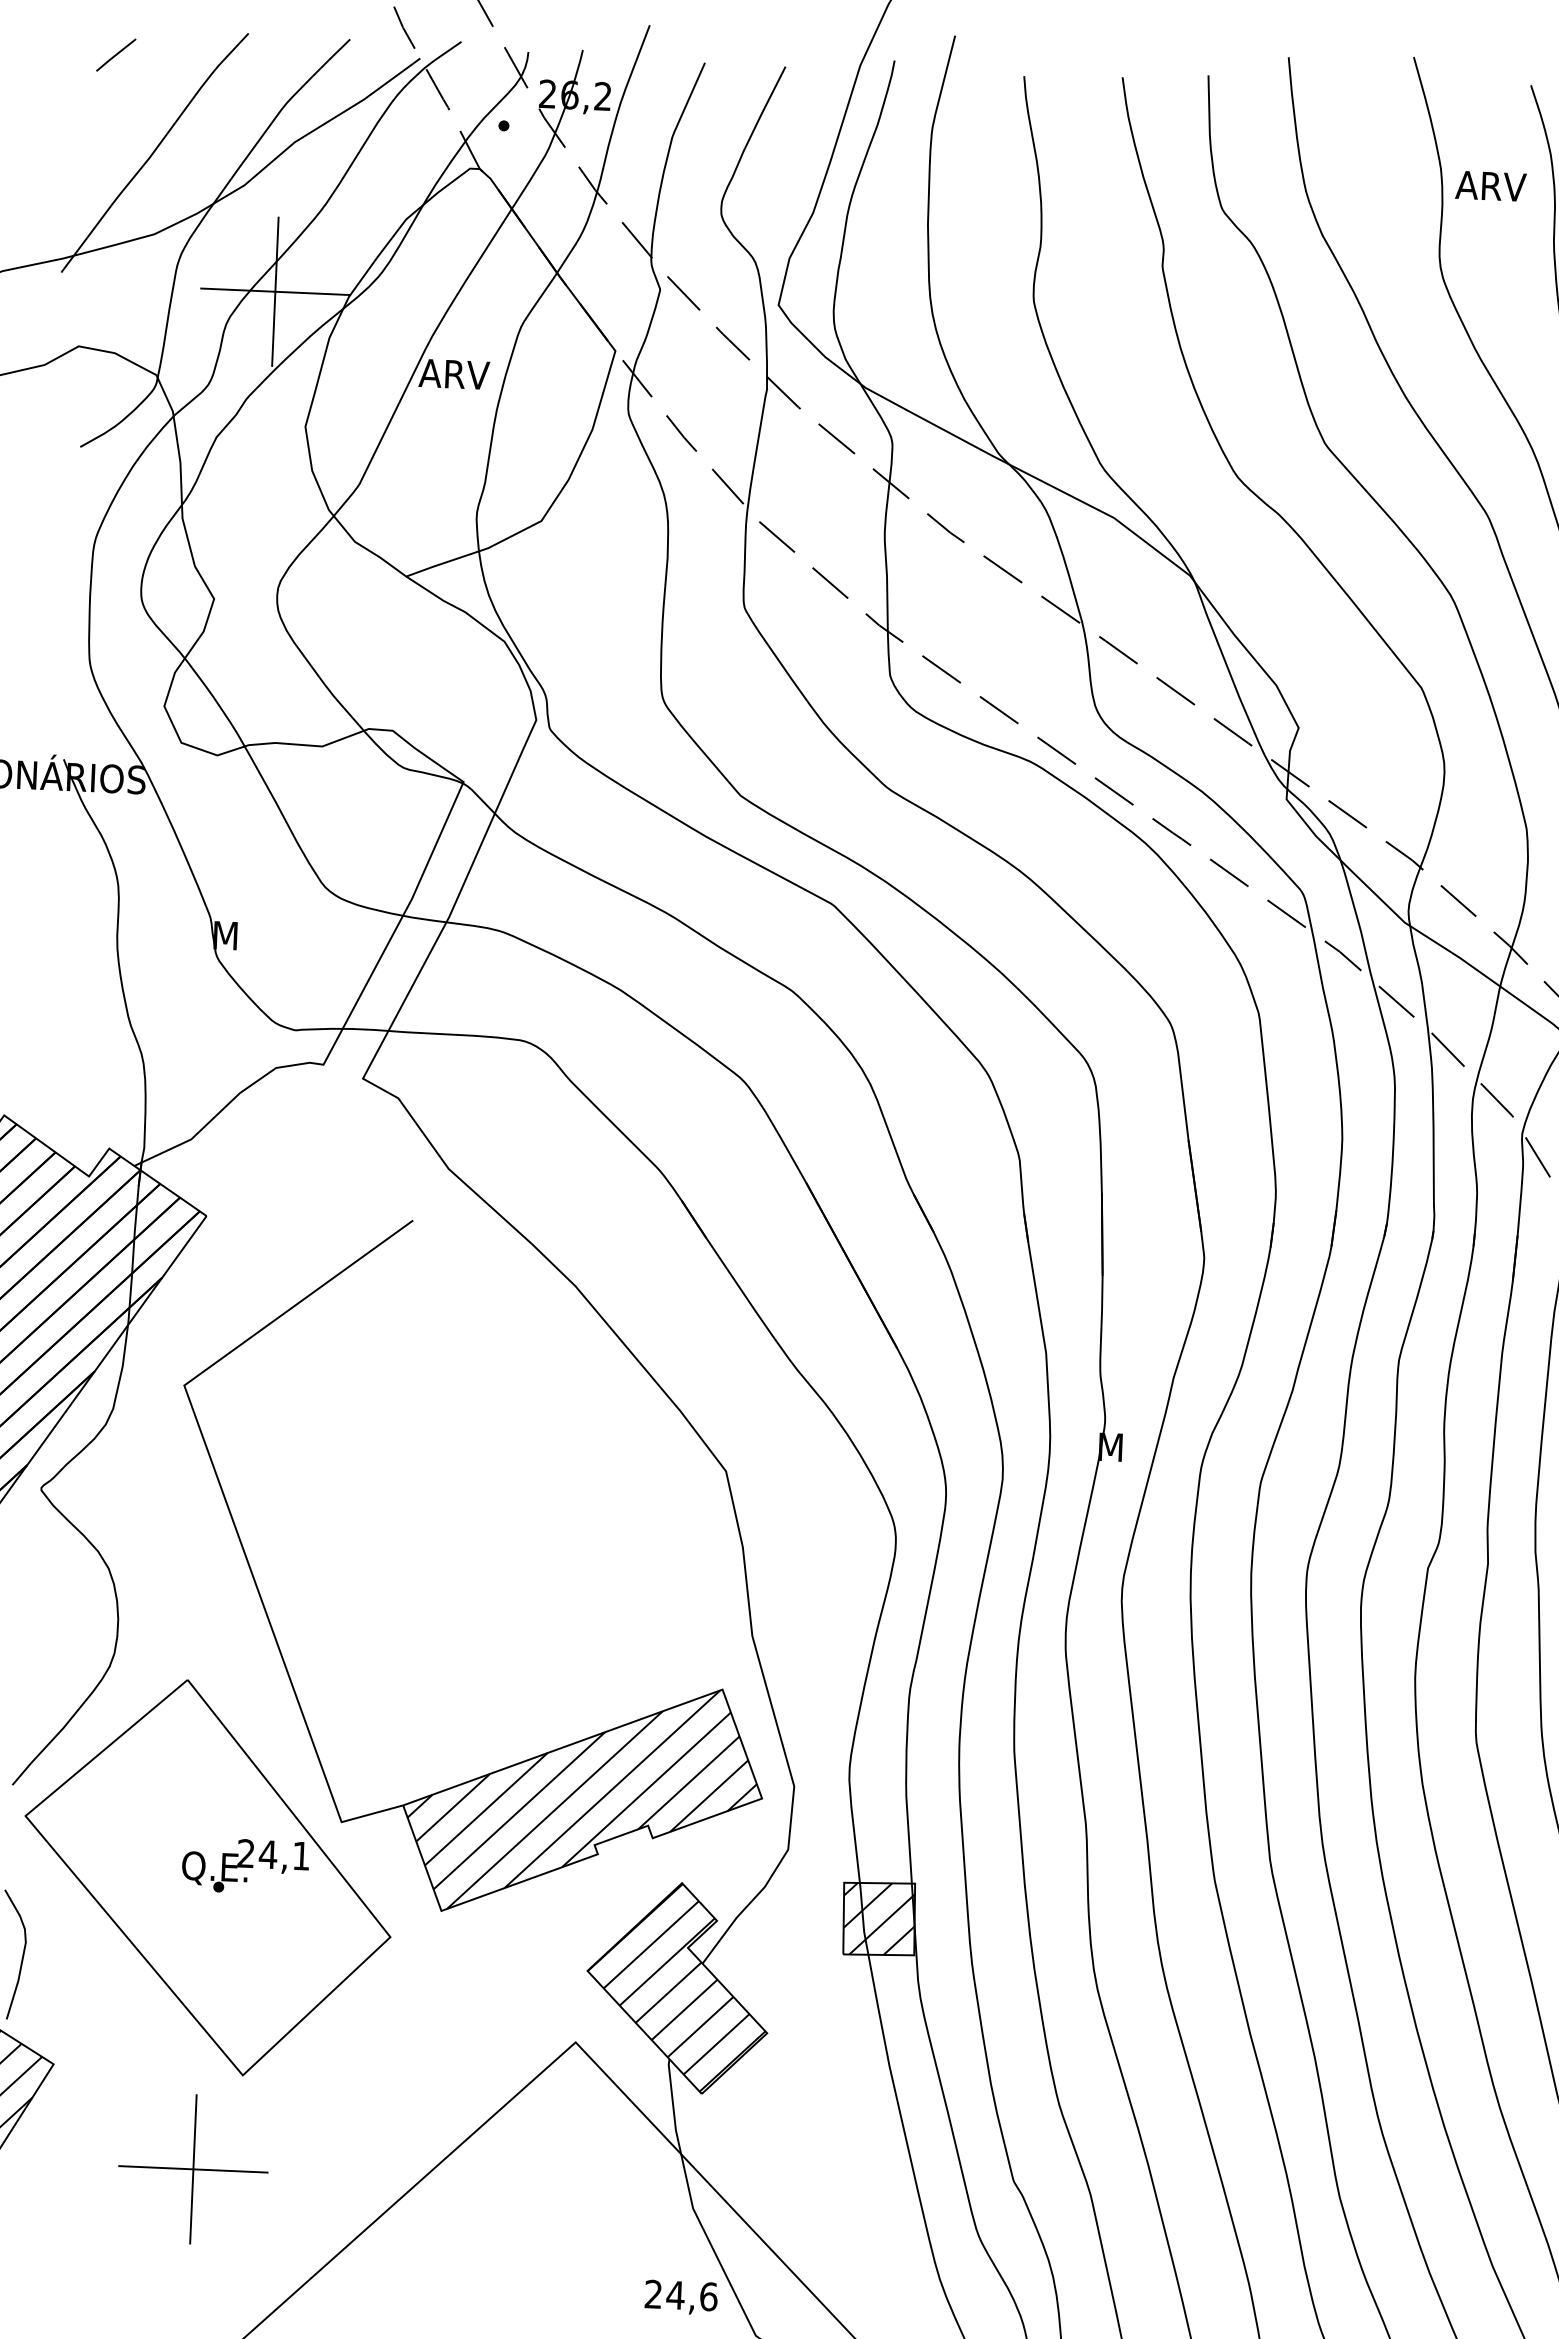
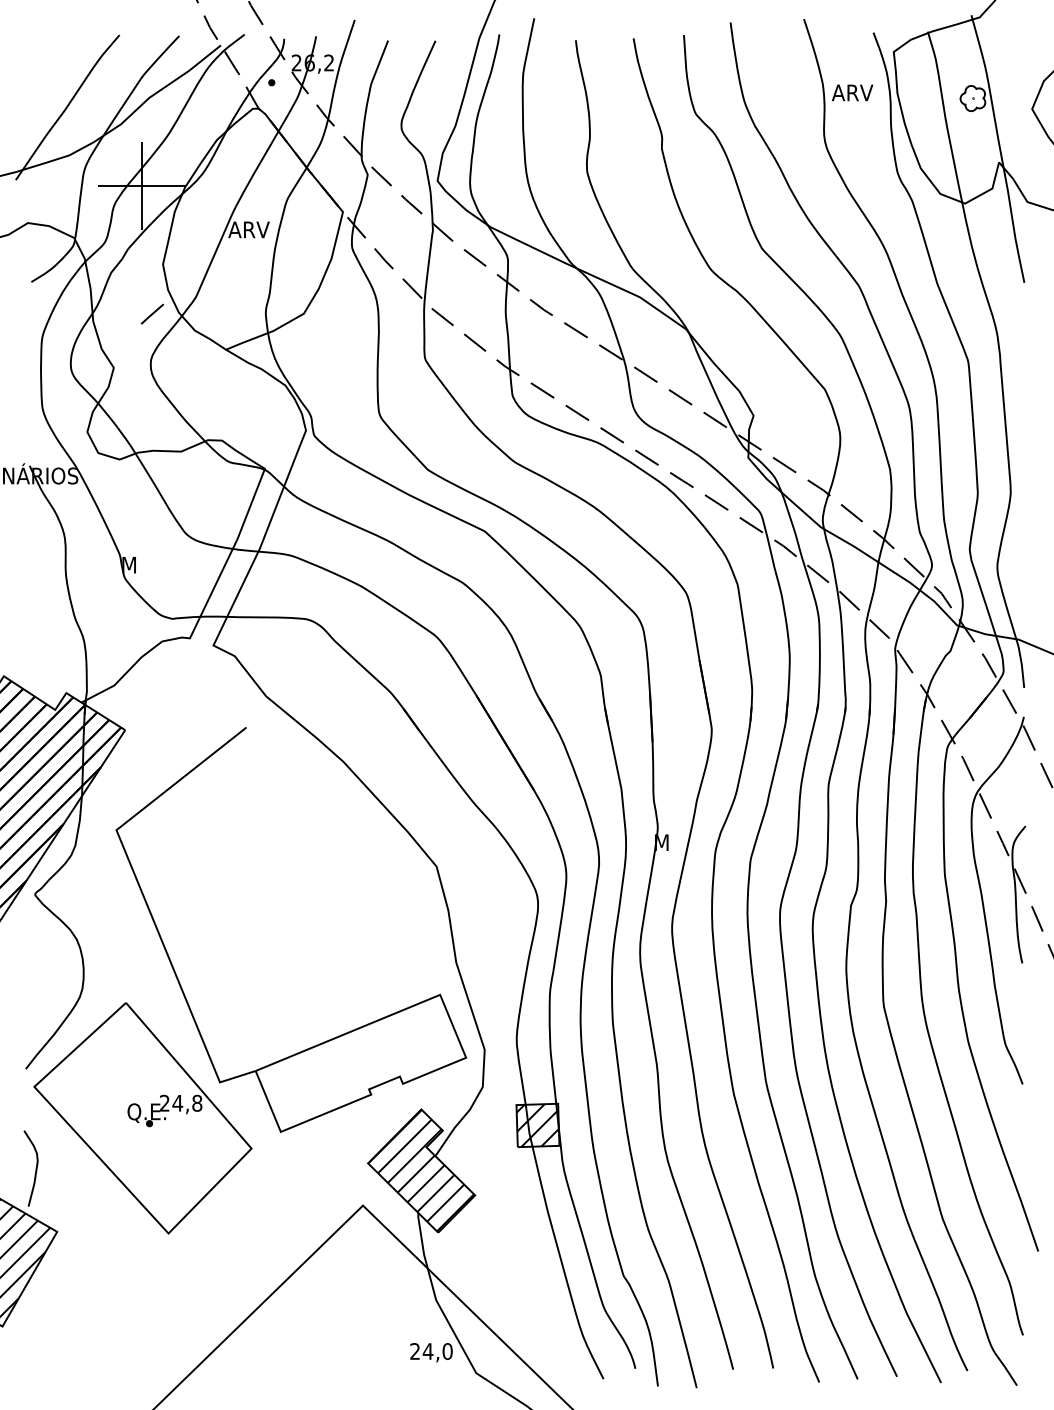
line: (114, 53) -> (151, 313), moved
hatch: (582, 1798) -> (360, 1062), removed
text: (301, 1854) -> (197, 1102), 24,1 -> 24,8
part: (192, 2168) -> (141, 1289), removed
text: (708, 2296) -> (447, 1351), 24,6 -> 24,0

